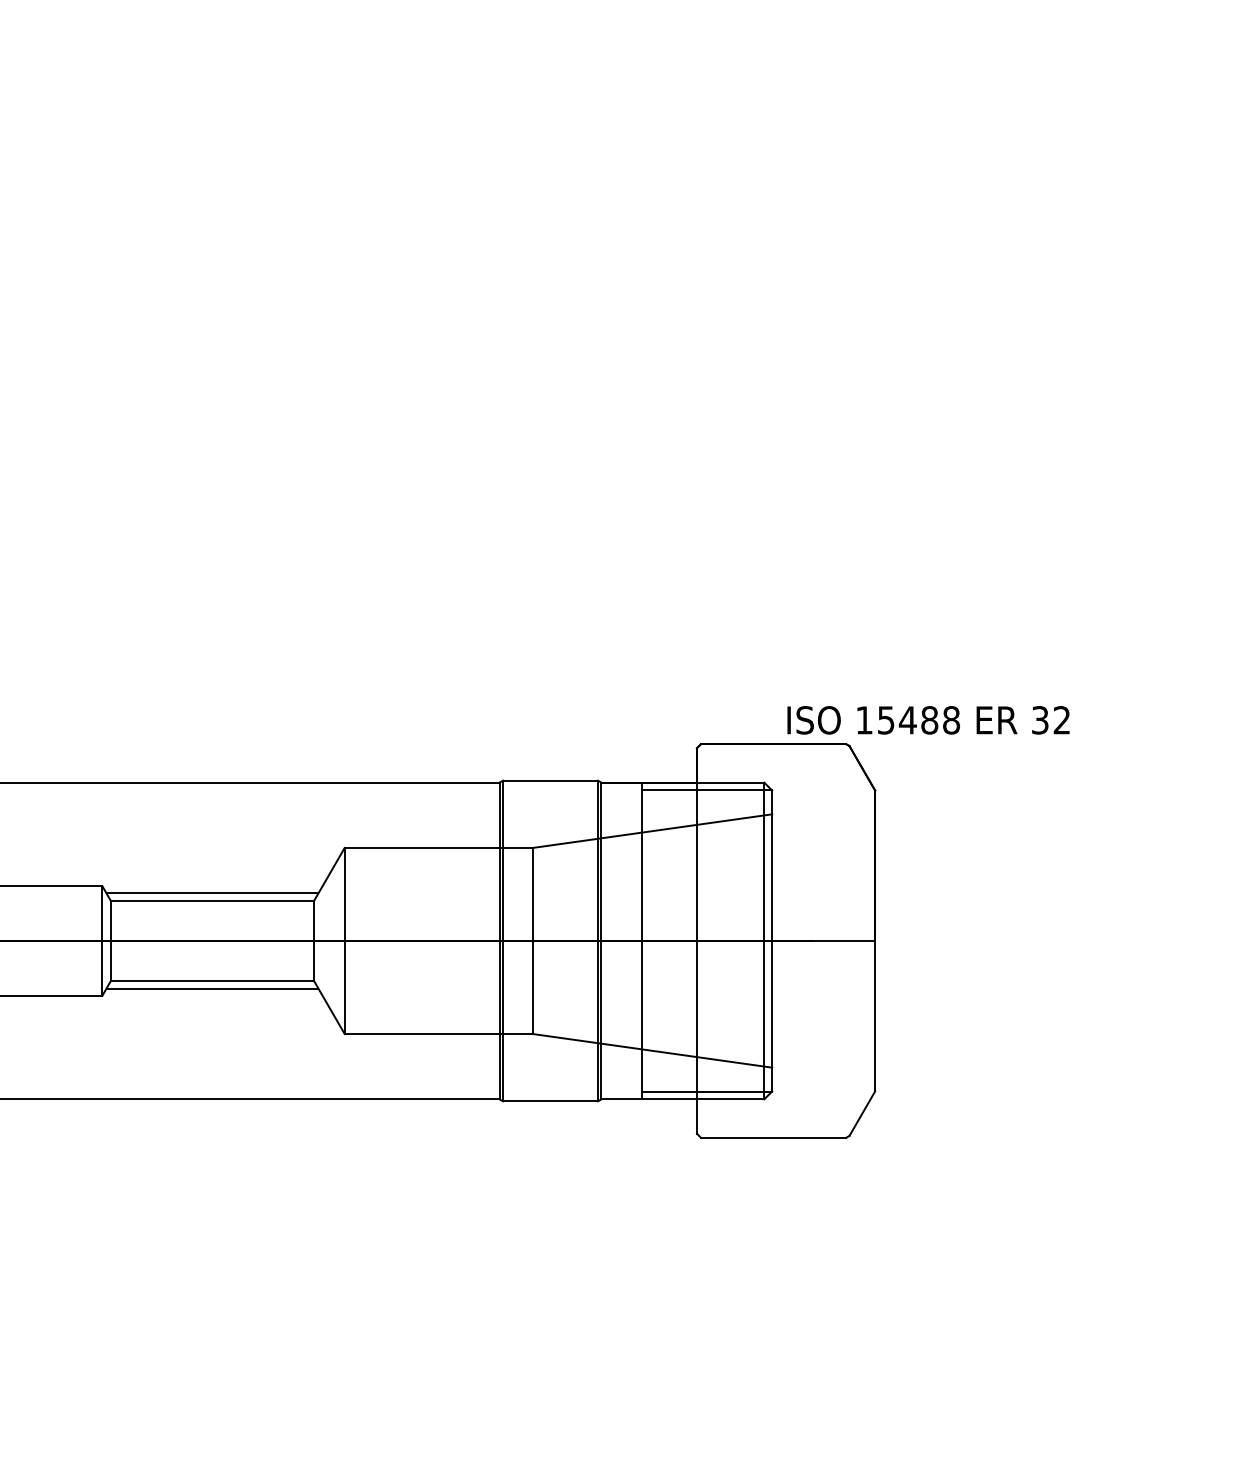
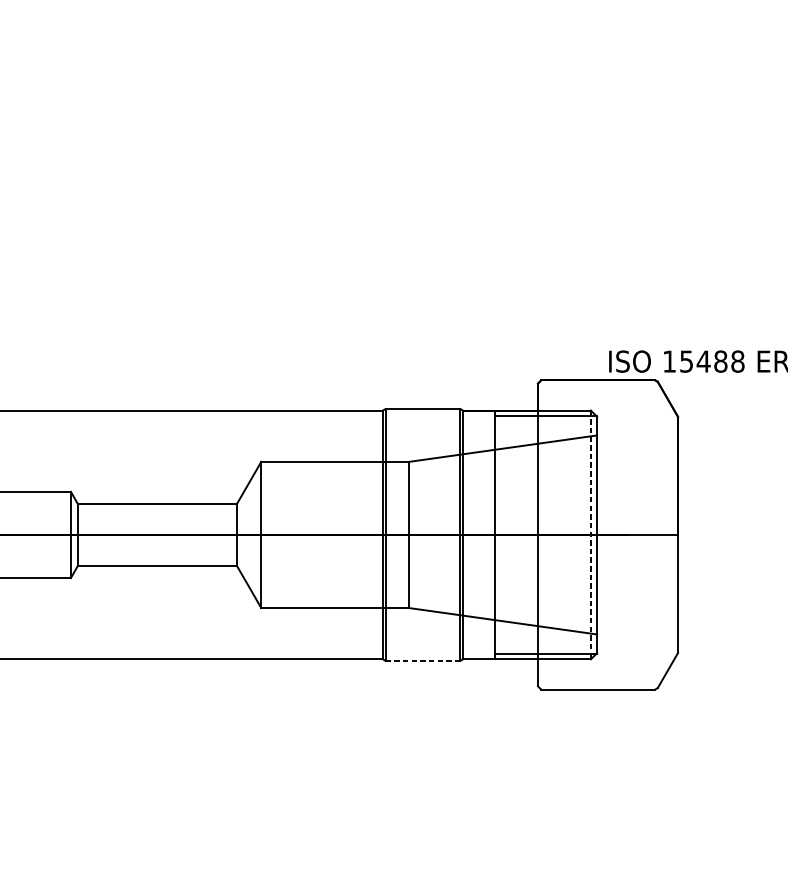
line: (212, 893) -> (157, 497), removed
line: (764, 941) -> (591, 535), solid -> dashed
line: (212, 988) -> (157, 572), removed
line: (550, 1101) -> (422, 661), solid -> dashed

